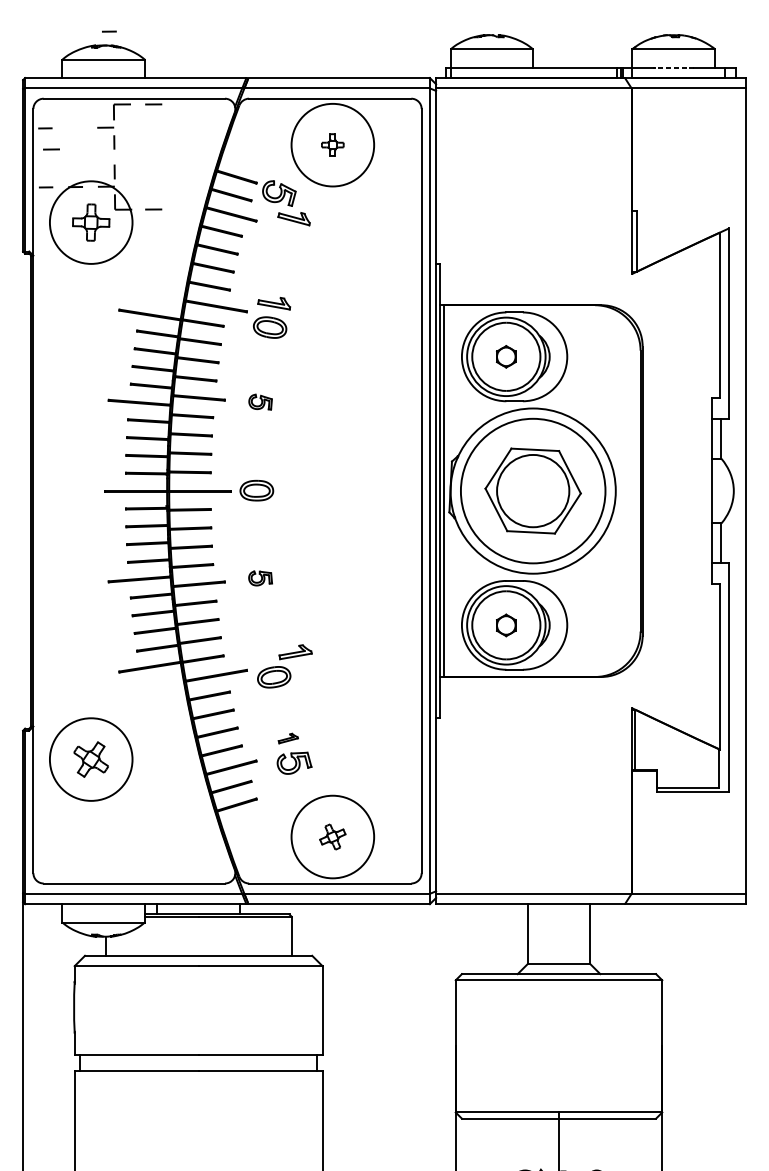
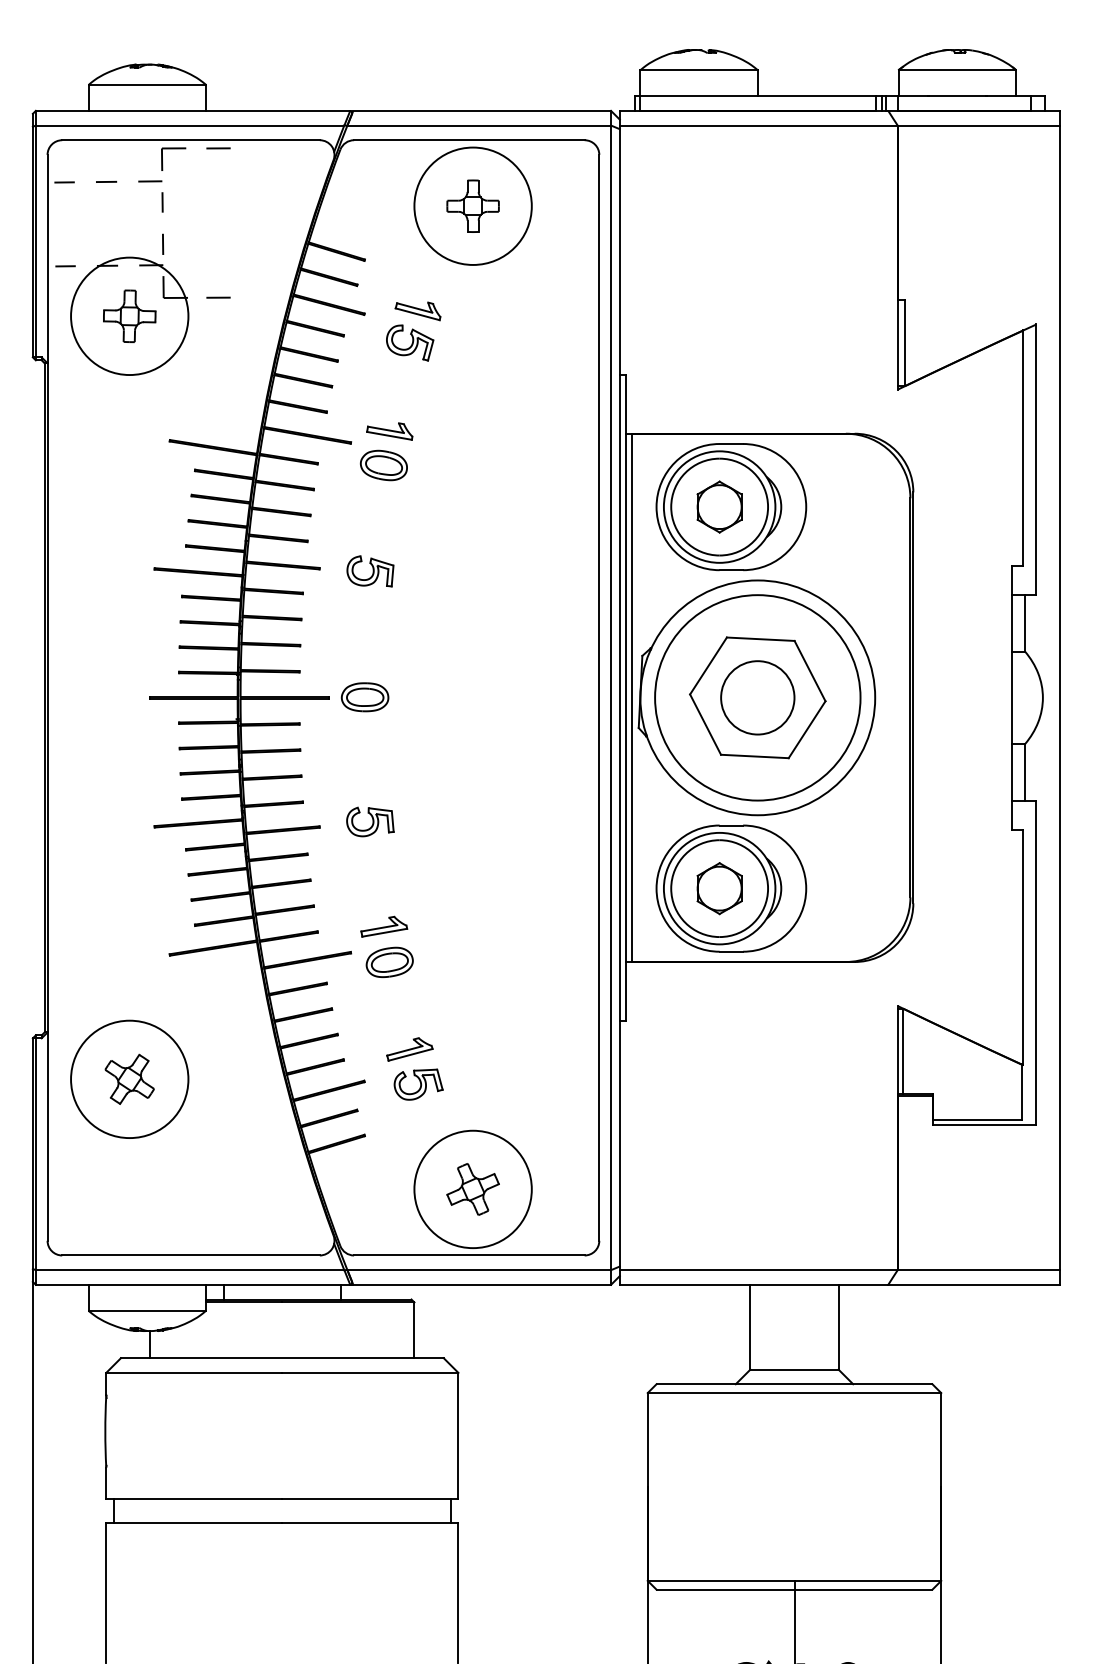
line: (109, 31) -> (106, 181), moved
line: (673, 67) -> (956, 96), dashed -> solid
part: (332, 144) -> (472, 205), size x1.67
line: (51, 149) -> (73, 212), removed
part: (279, 193) -> (410, 342), moved
part: (506, 356) -> (719, 506), size x1.67
part: (260, 402) -> (370, 571), size x1.43
circle: (532, 490) -> (757, 697), size x0.71
part: (260, 578) -> (370, 821), size x1.43
part: (506, 625) -> (719, 888), size x1.67
part: (295, 651) -> (384, 926), moved
part: (288, 738) -> (409, 1049), size x1.67
part: (332, 837) -> (472, 1189), size x1.43

